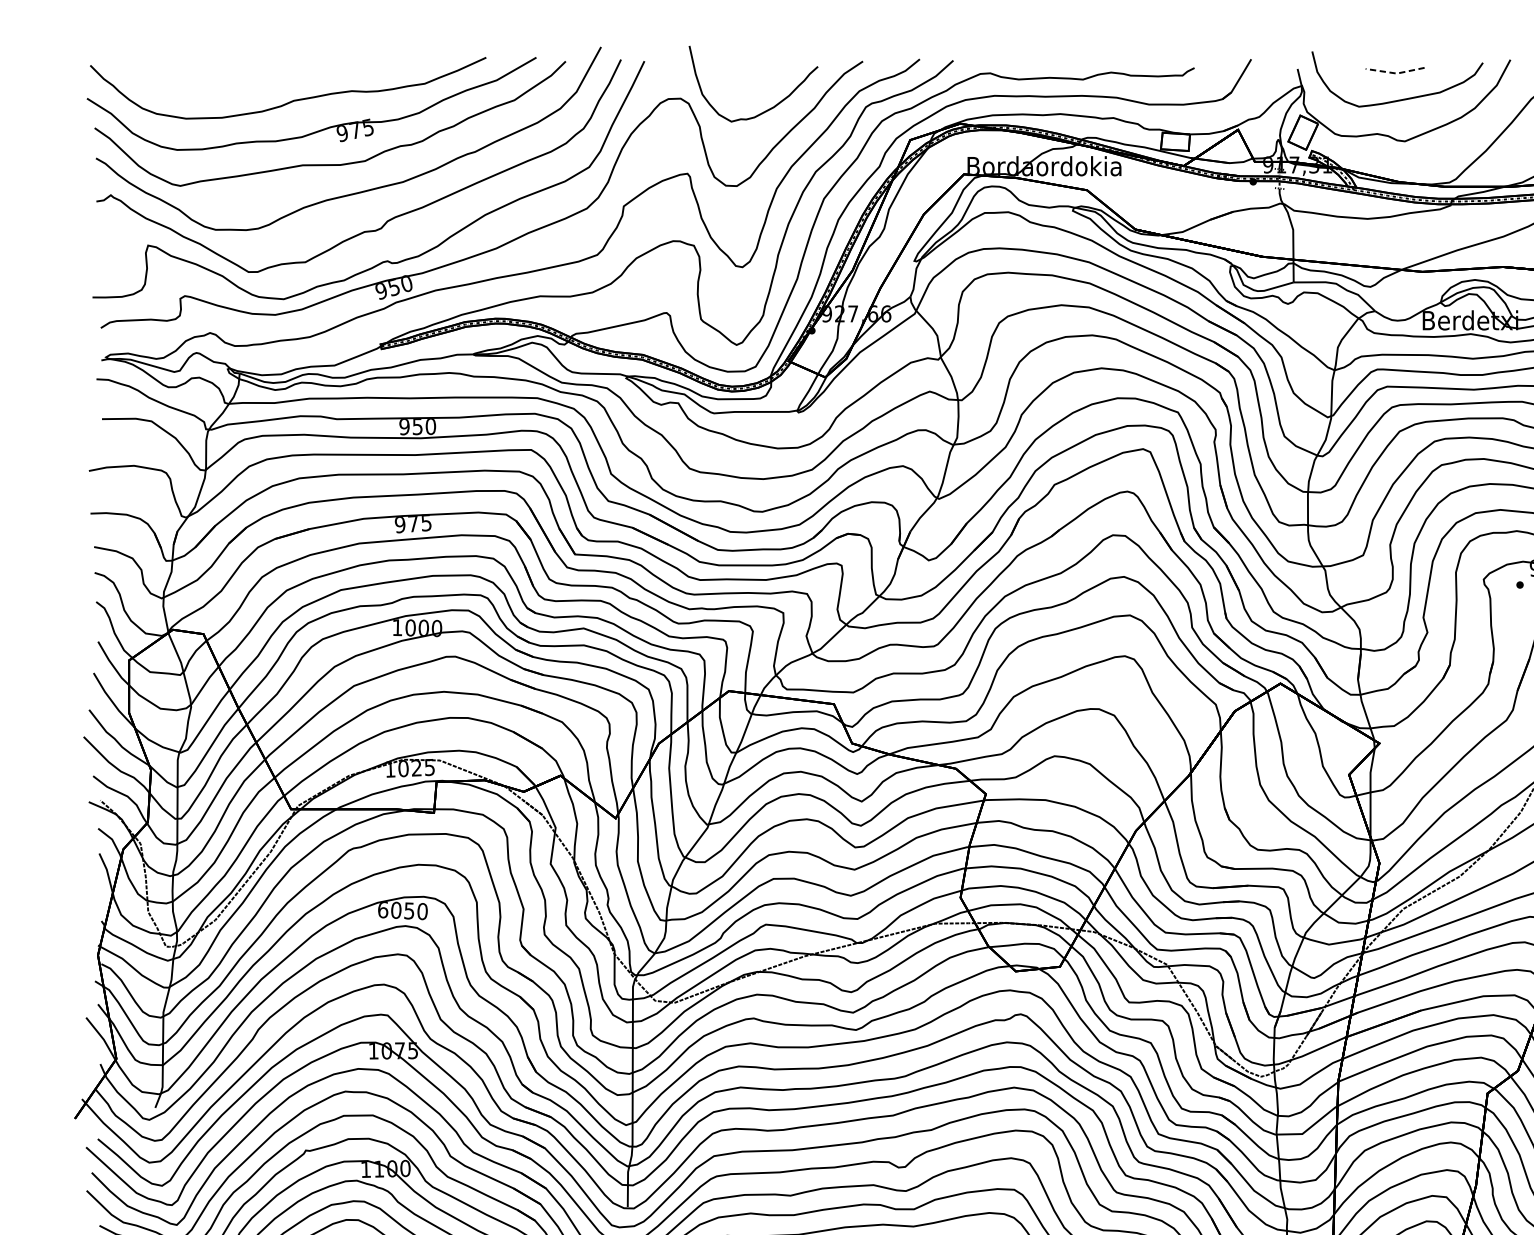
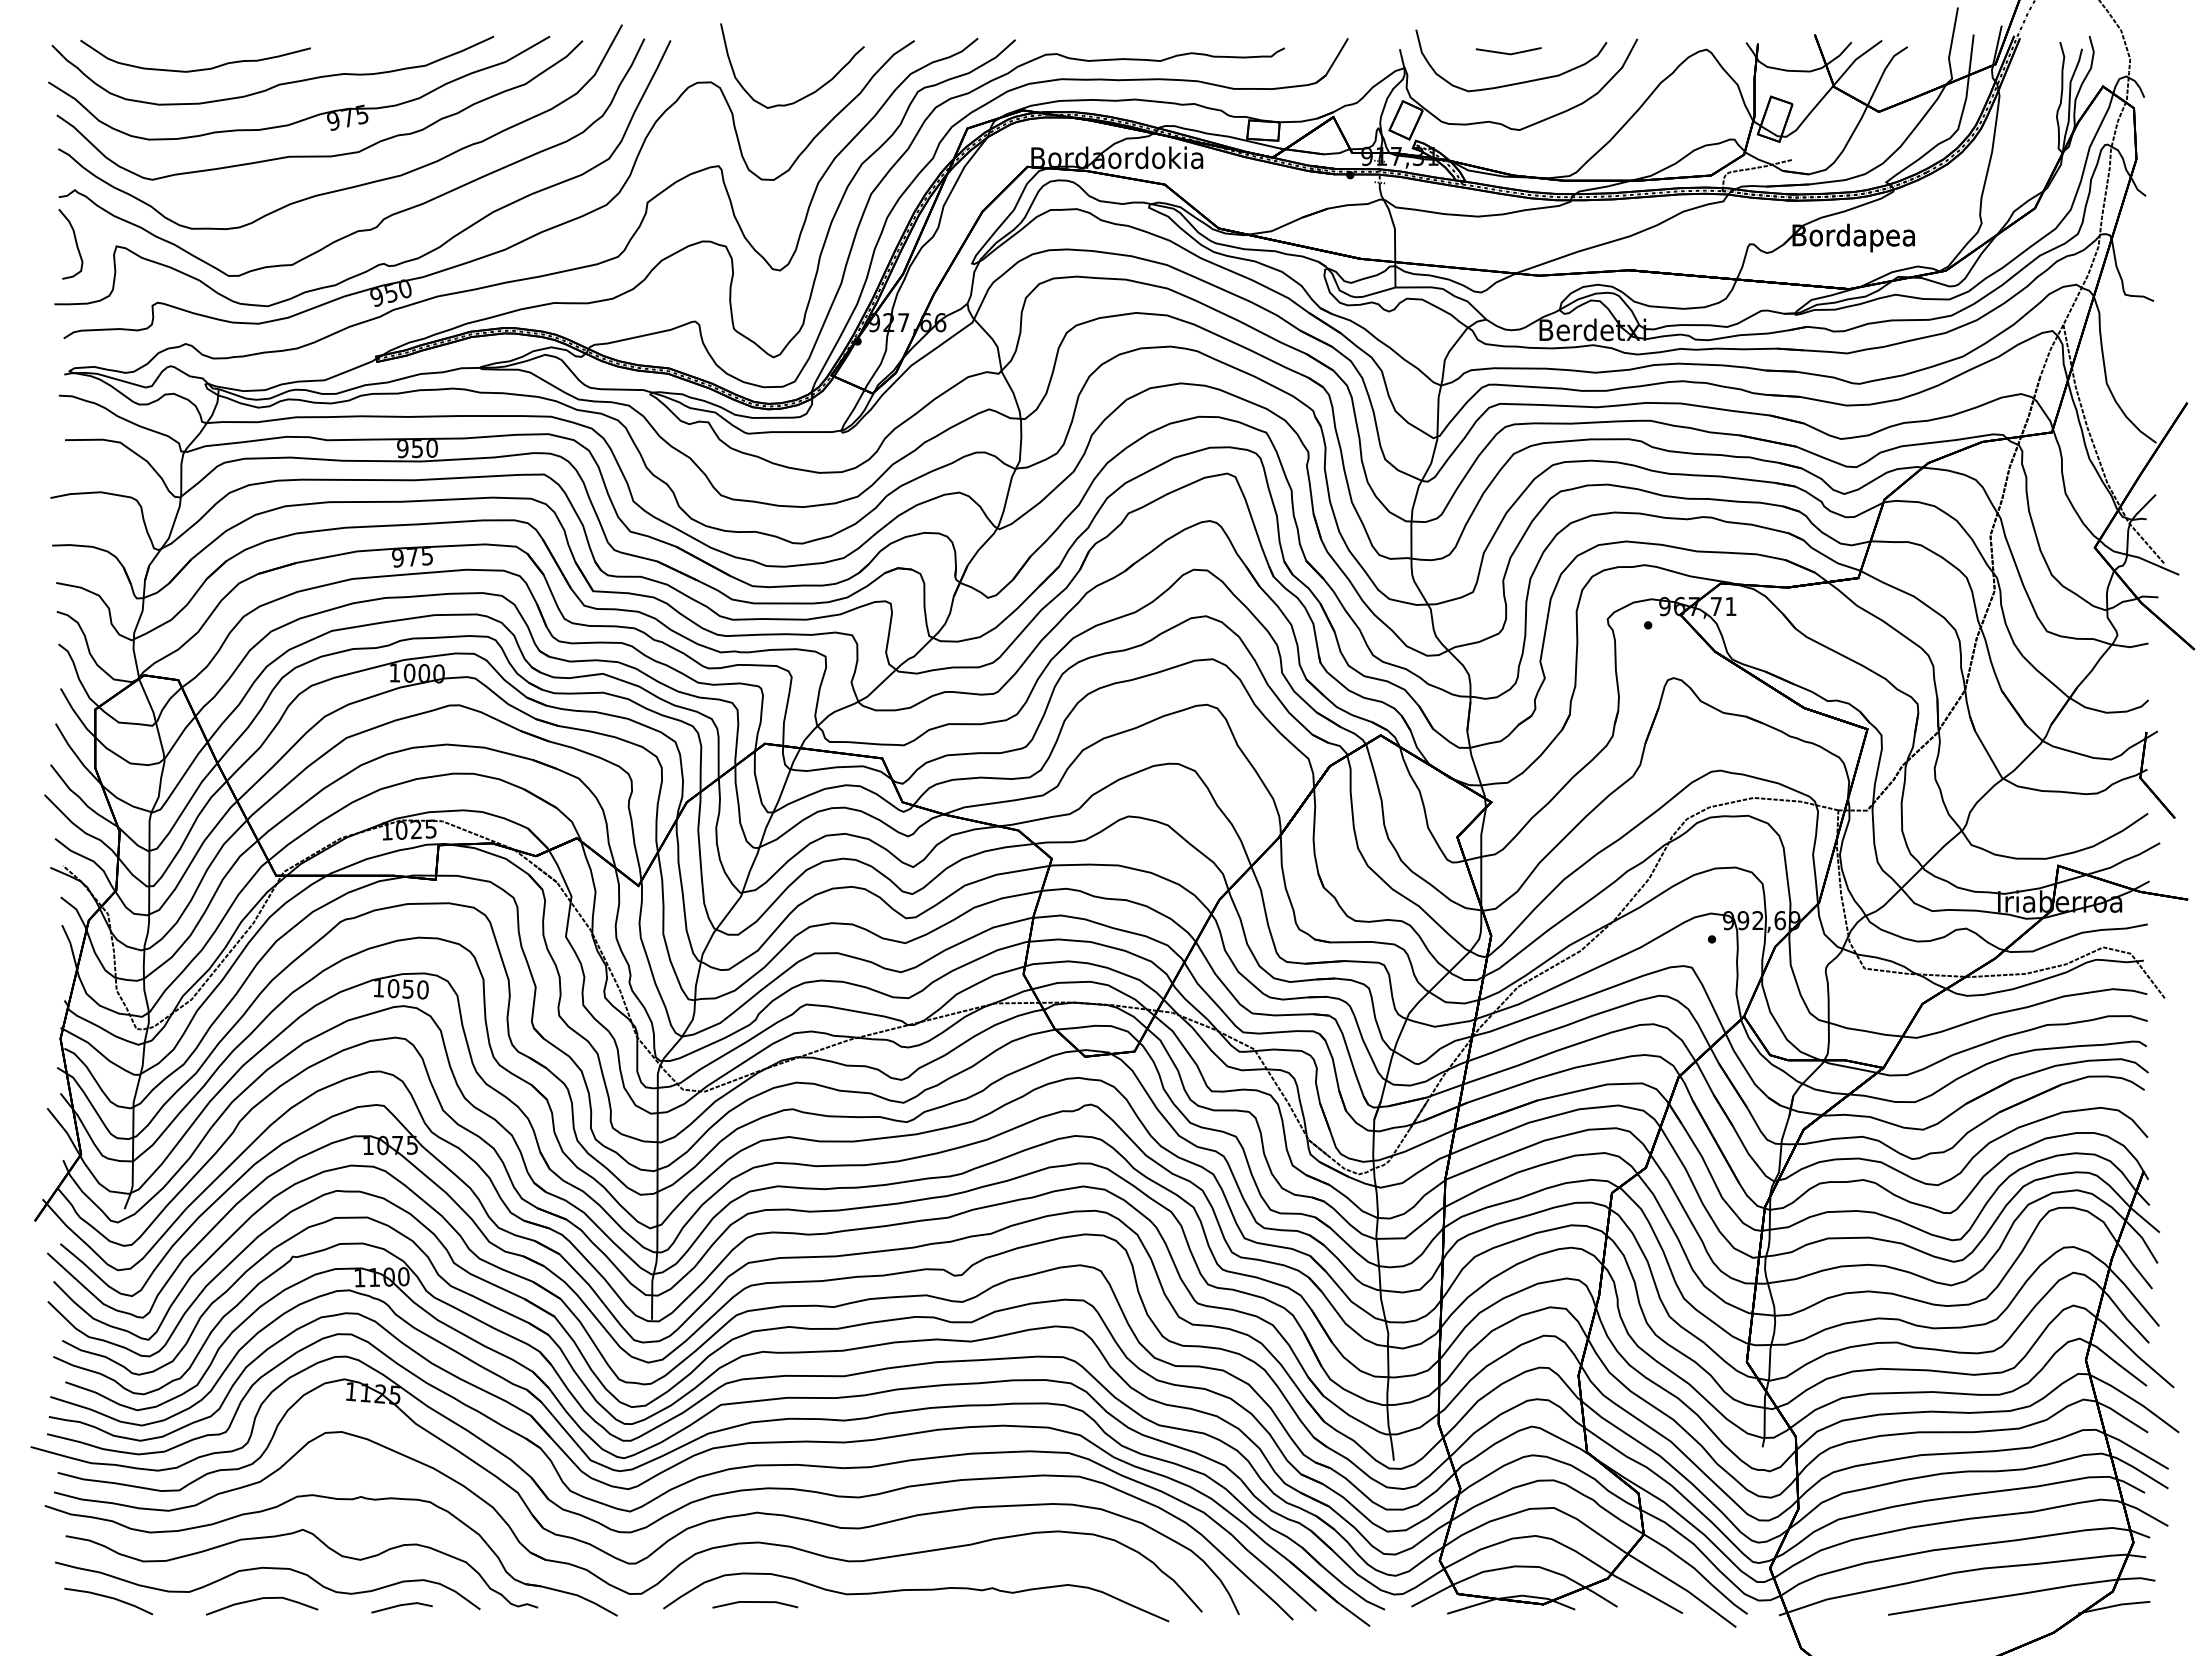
line: (1394, 73) -> (1508, 54), dashed -> solid
curve: (218, 87) -> (195, 69), added
curve: (111, 243) -> (75, 243), added
text: (382, 910) -> (378, 988), 6050 -> 1050

